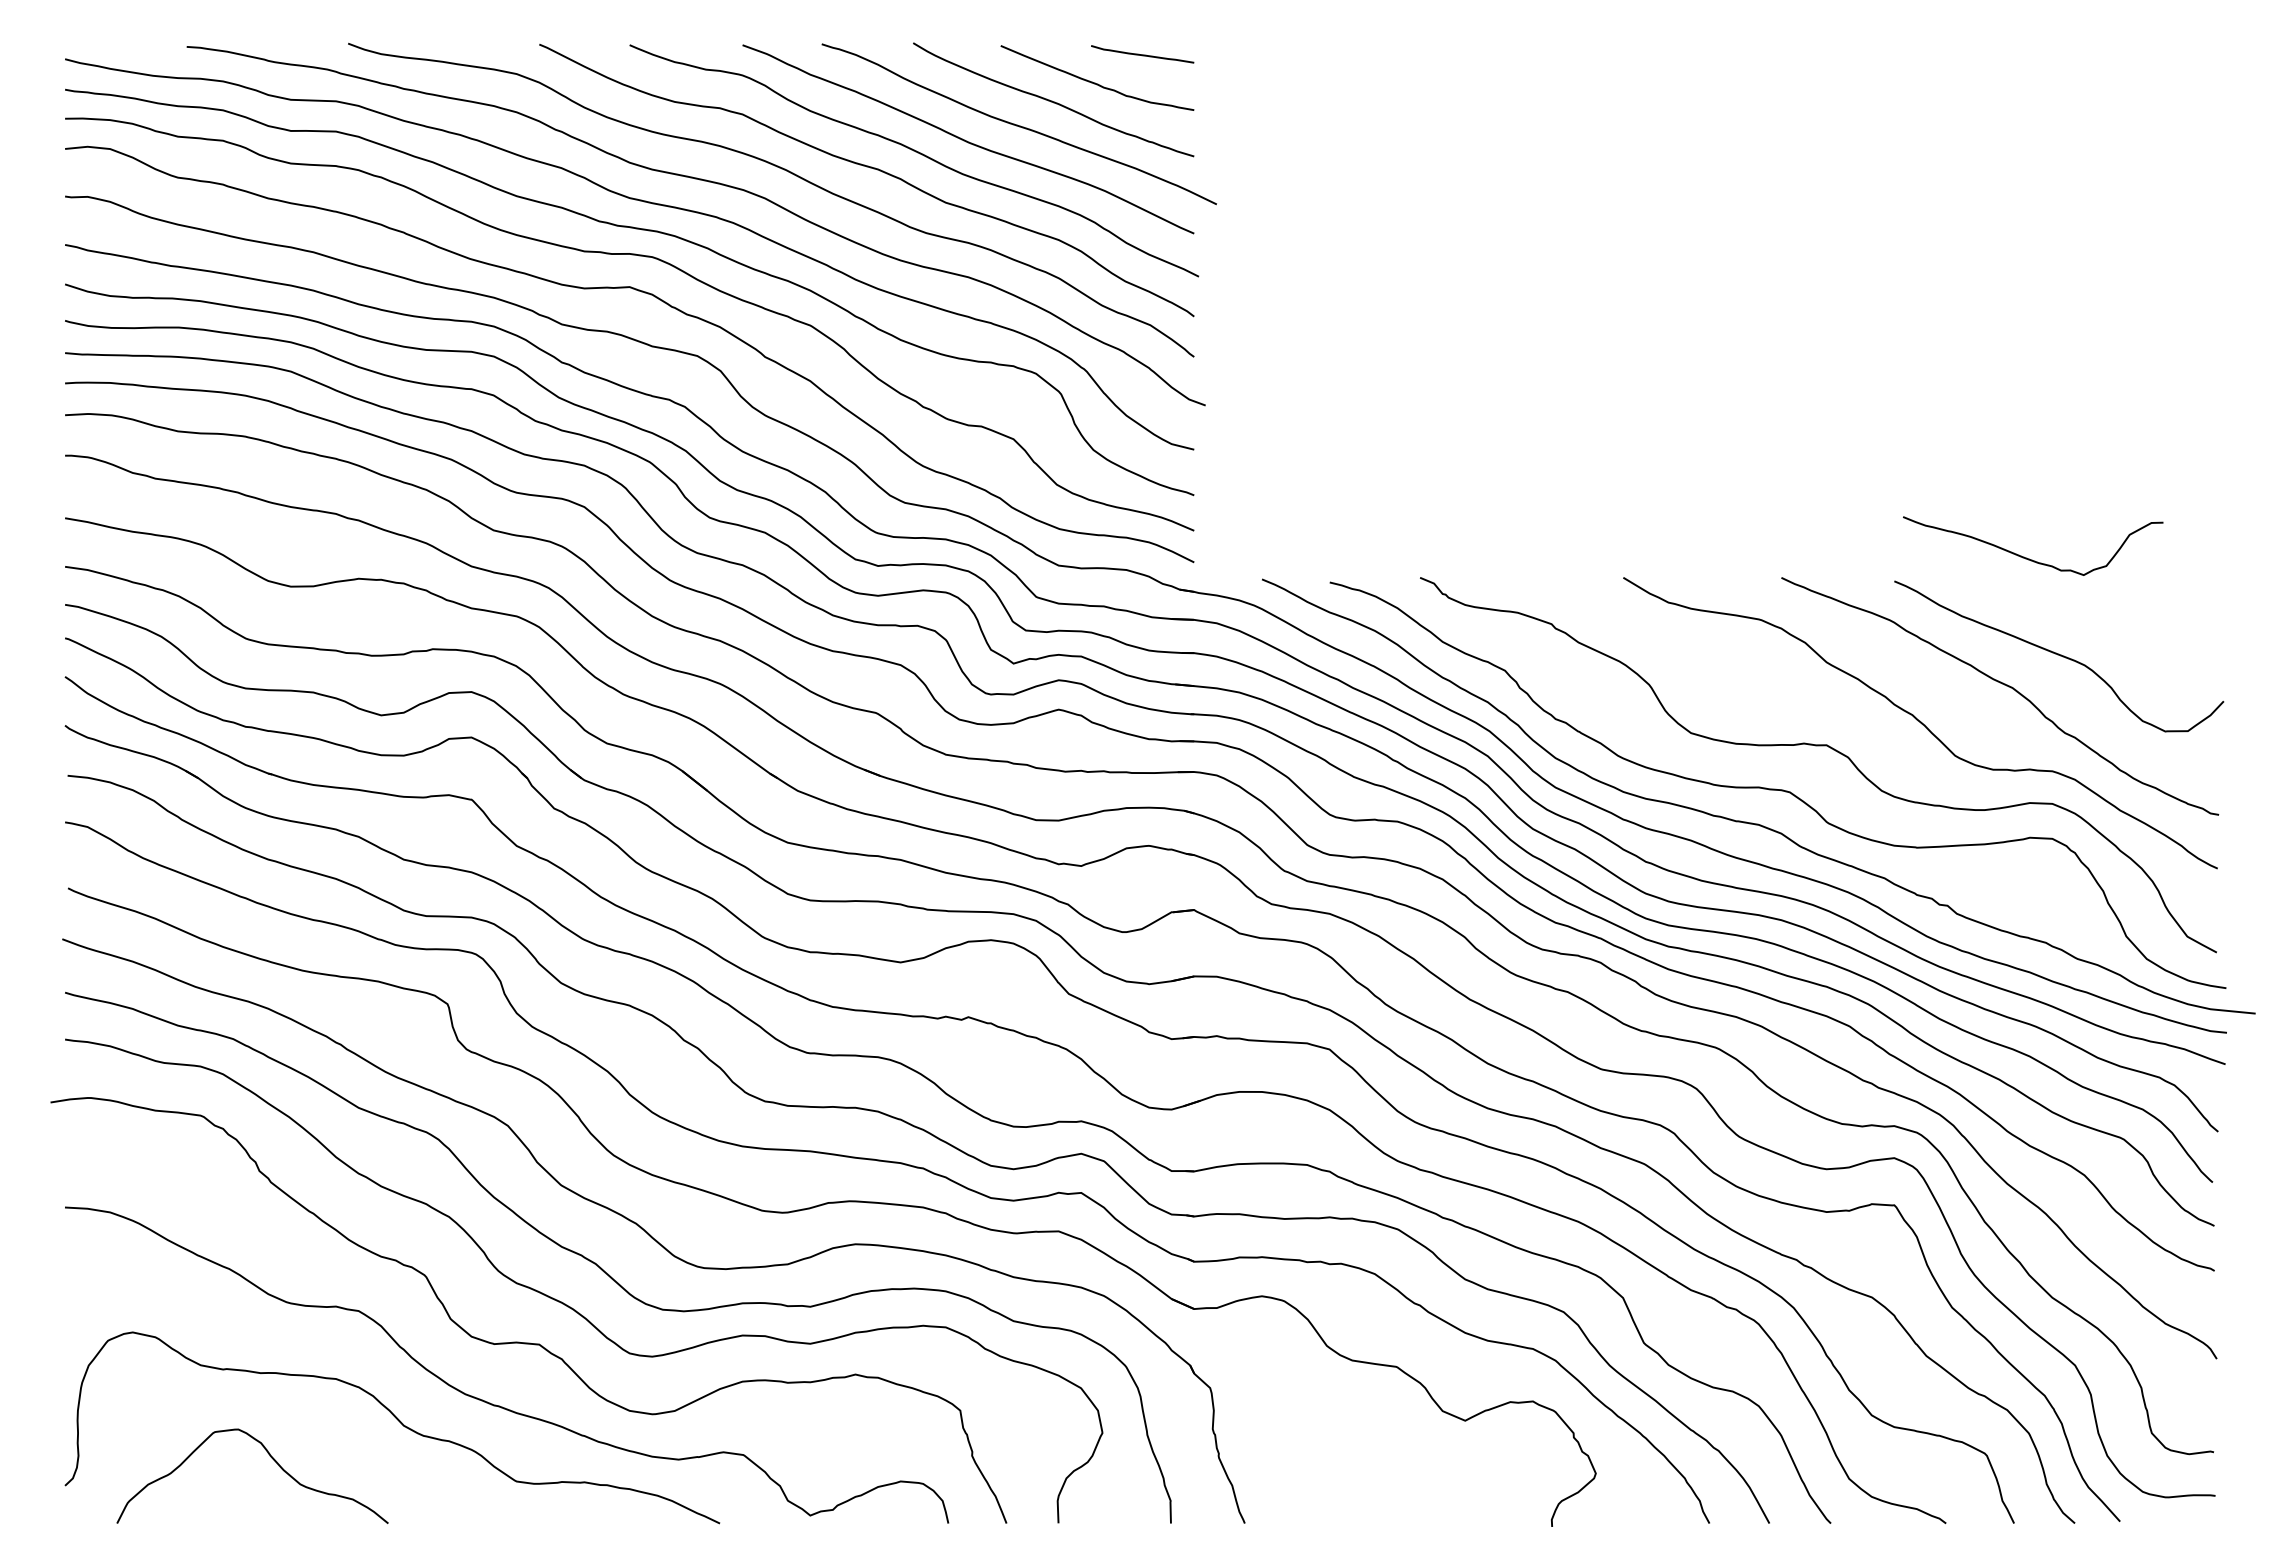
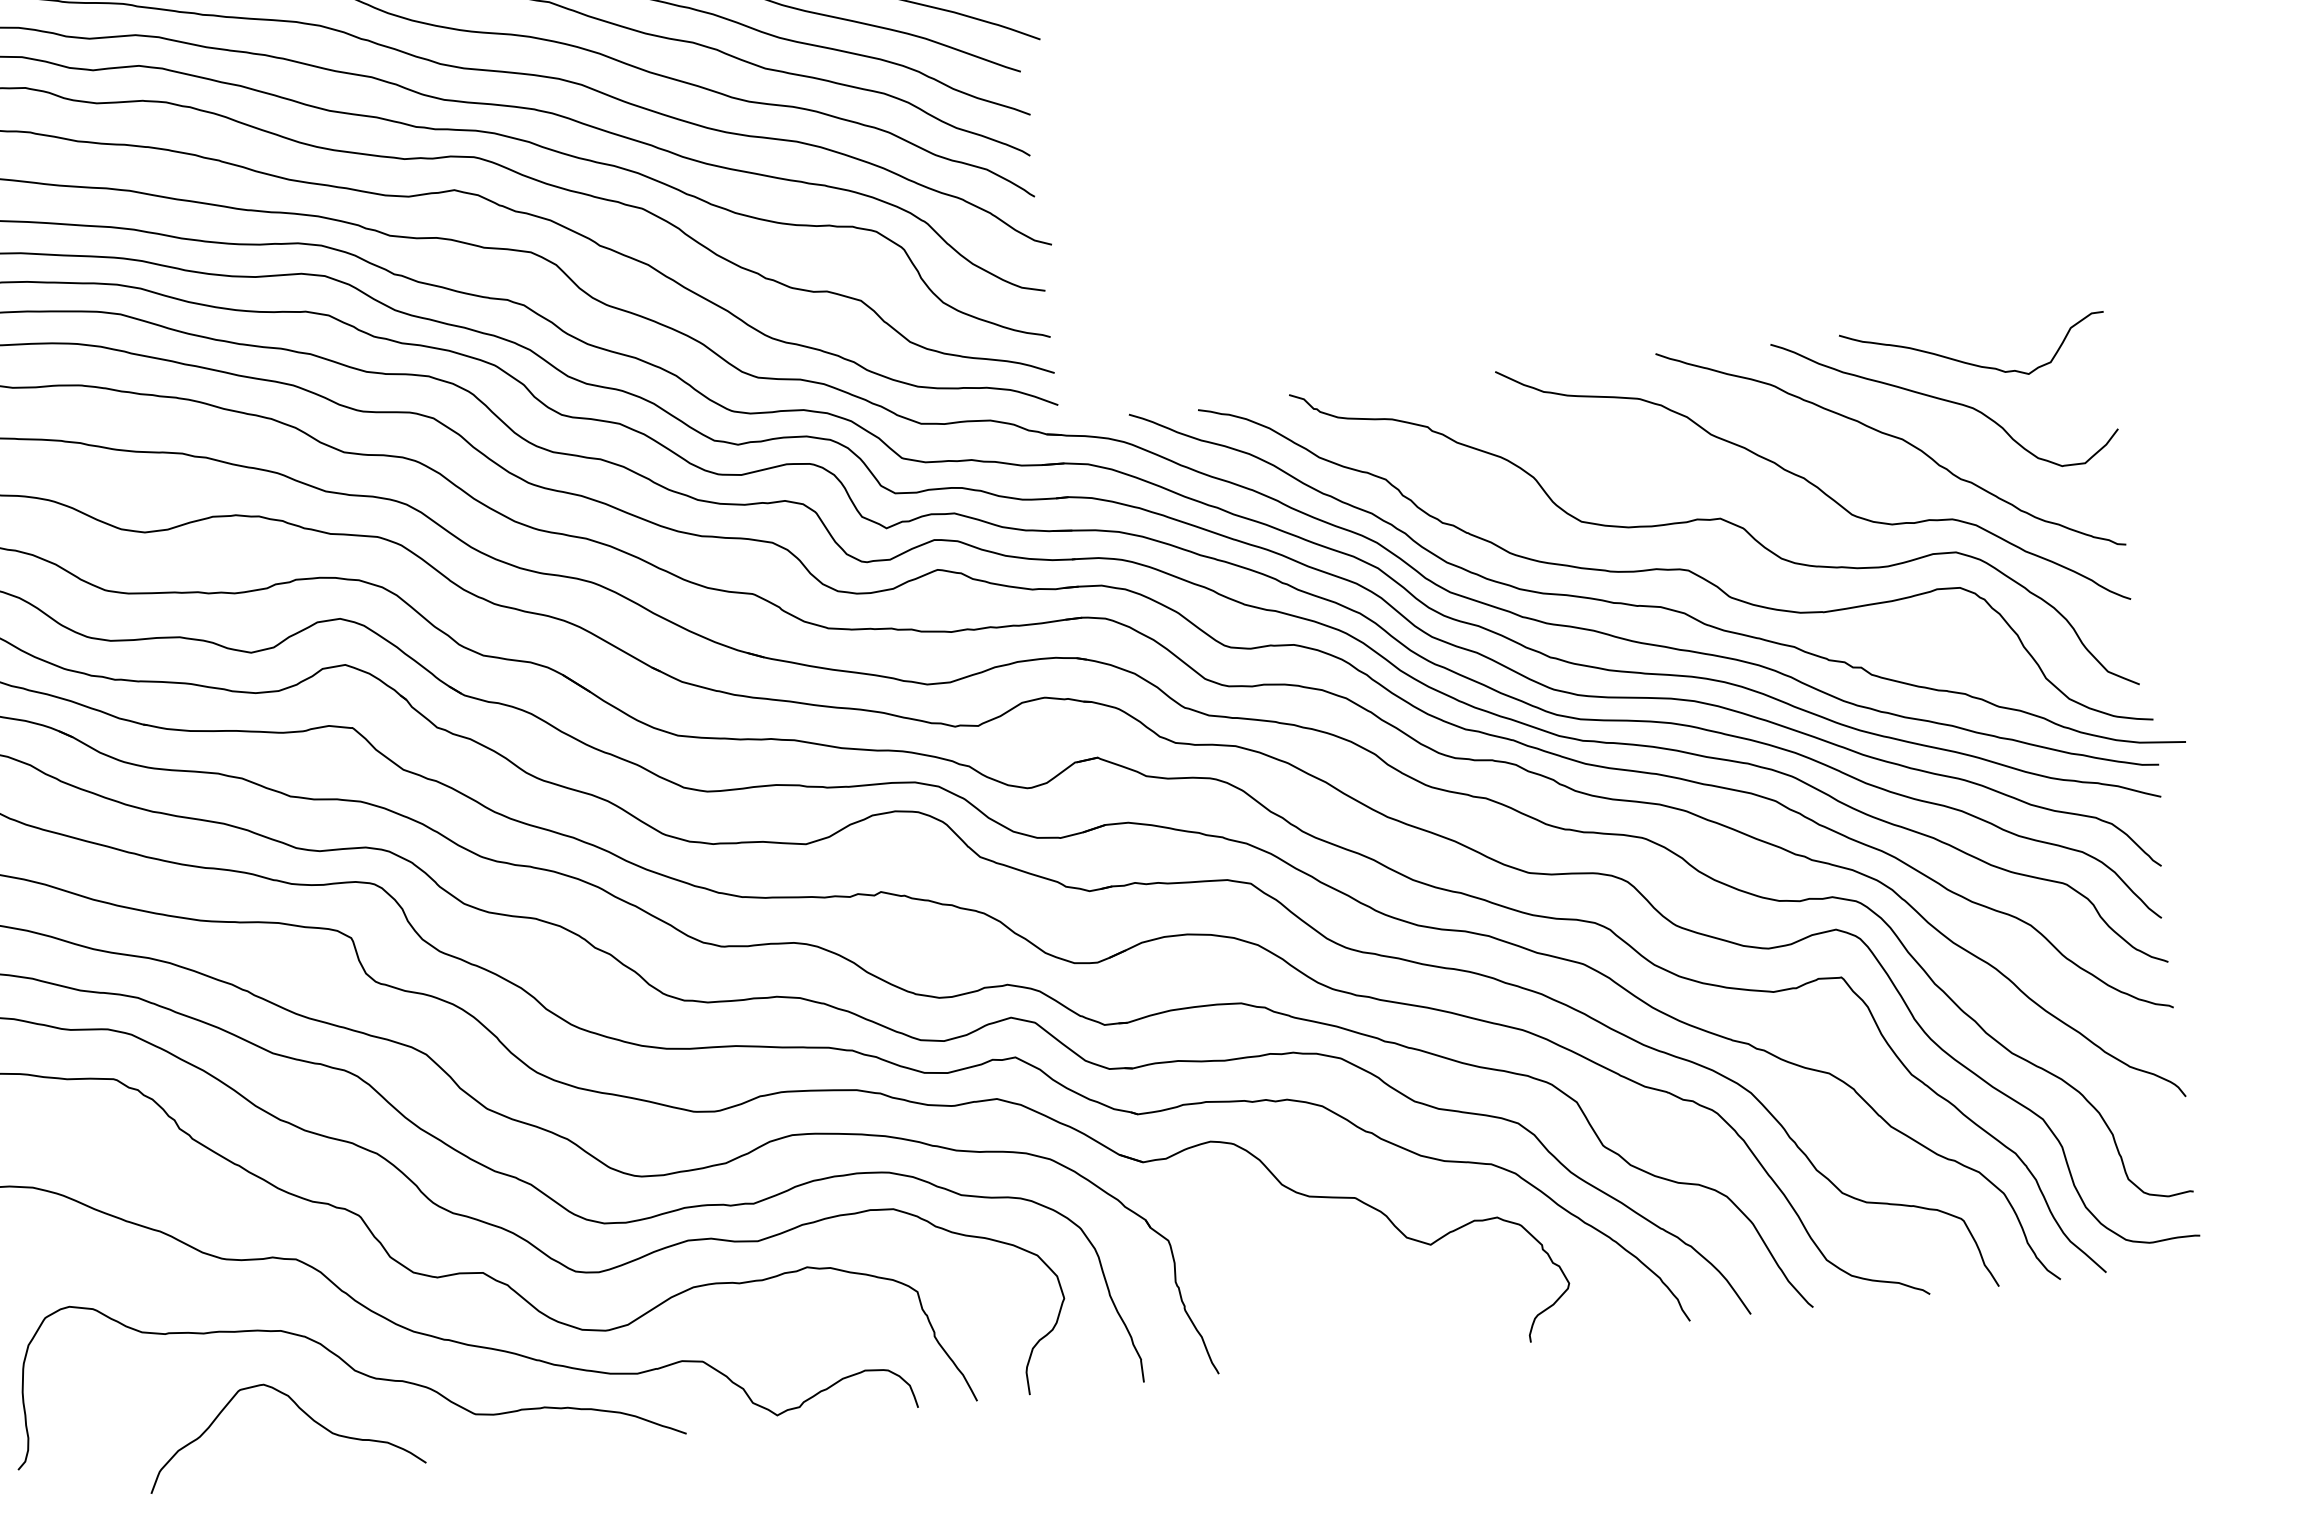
curve: (2029, 558) -> (1971, 363), moved
curve: (270, 1457) -> (299, 1409), moved

